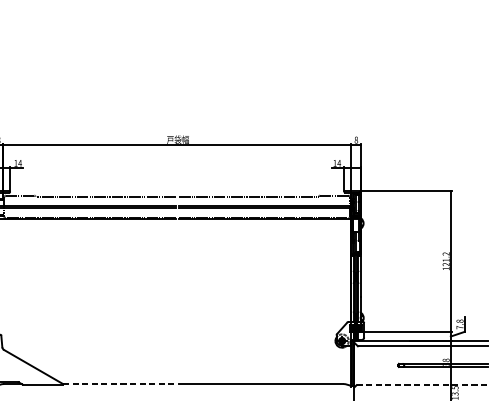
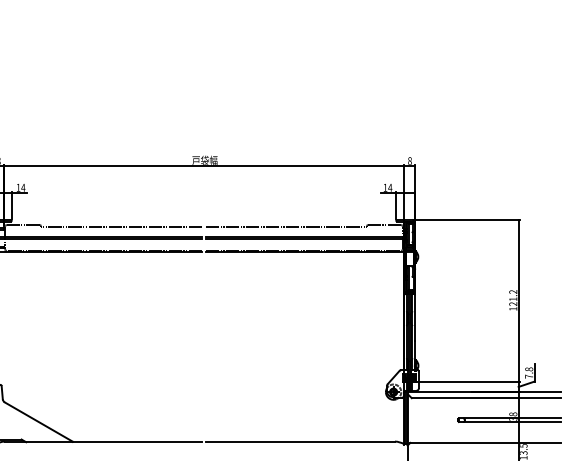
line: (119, 383) -> (137, 441), dashed -> solid
line: (422, 384) -> (486, 442), dashed -> solid

